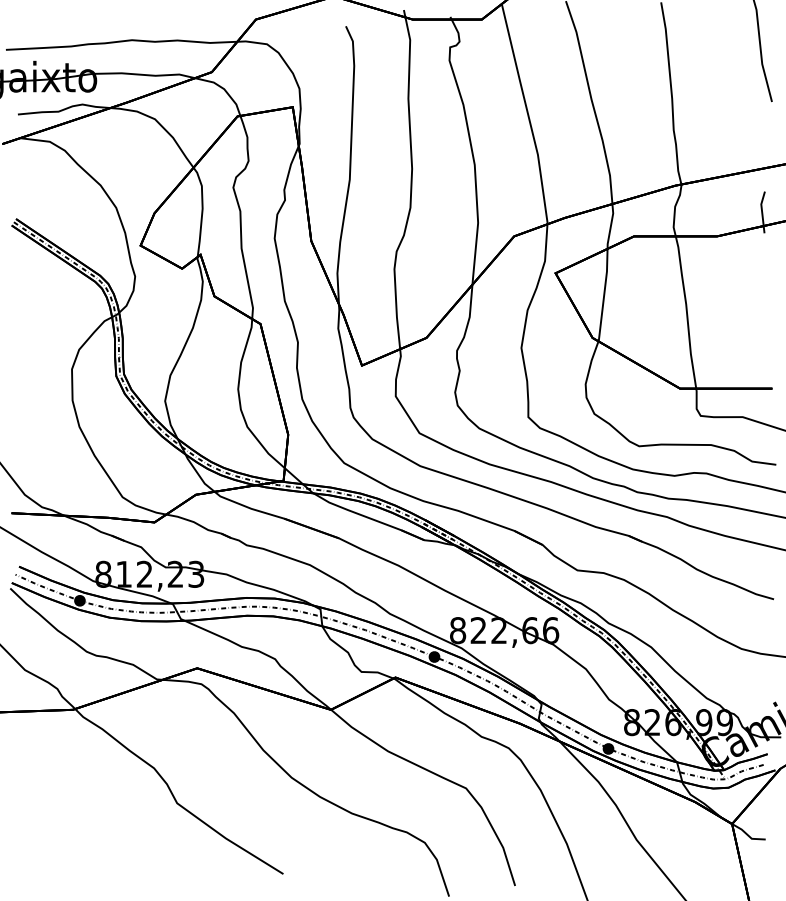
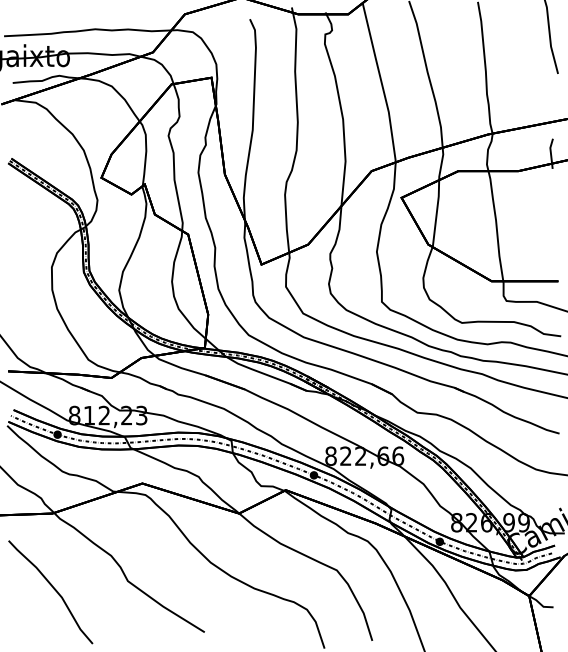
curve: (74, 814) -> (53, 589), added

